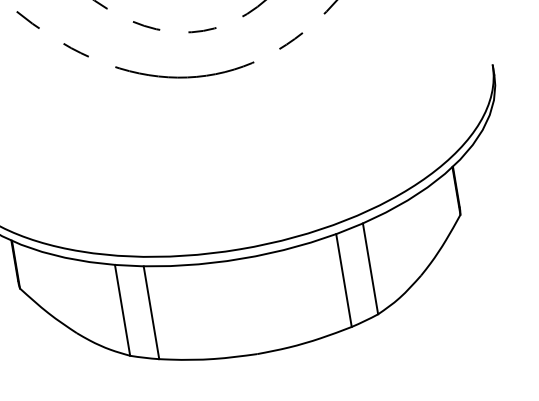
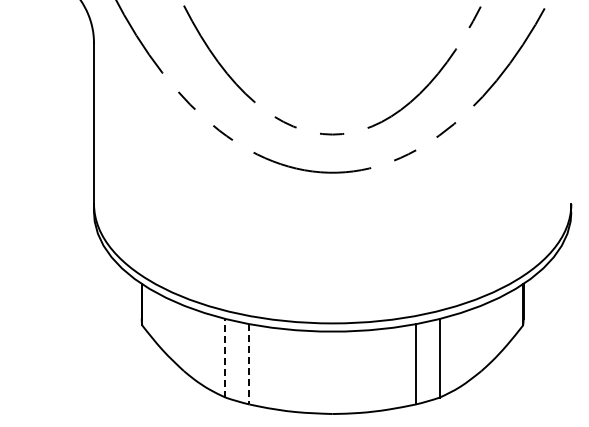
line: (122, 309) -> (225, 357), solid -> dashed
line: (151, 312) -> (249, 364), solid -> dashed

